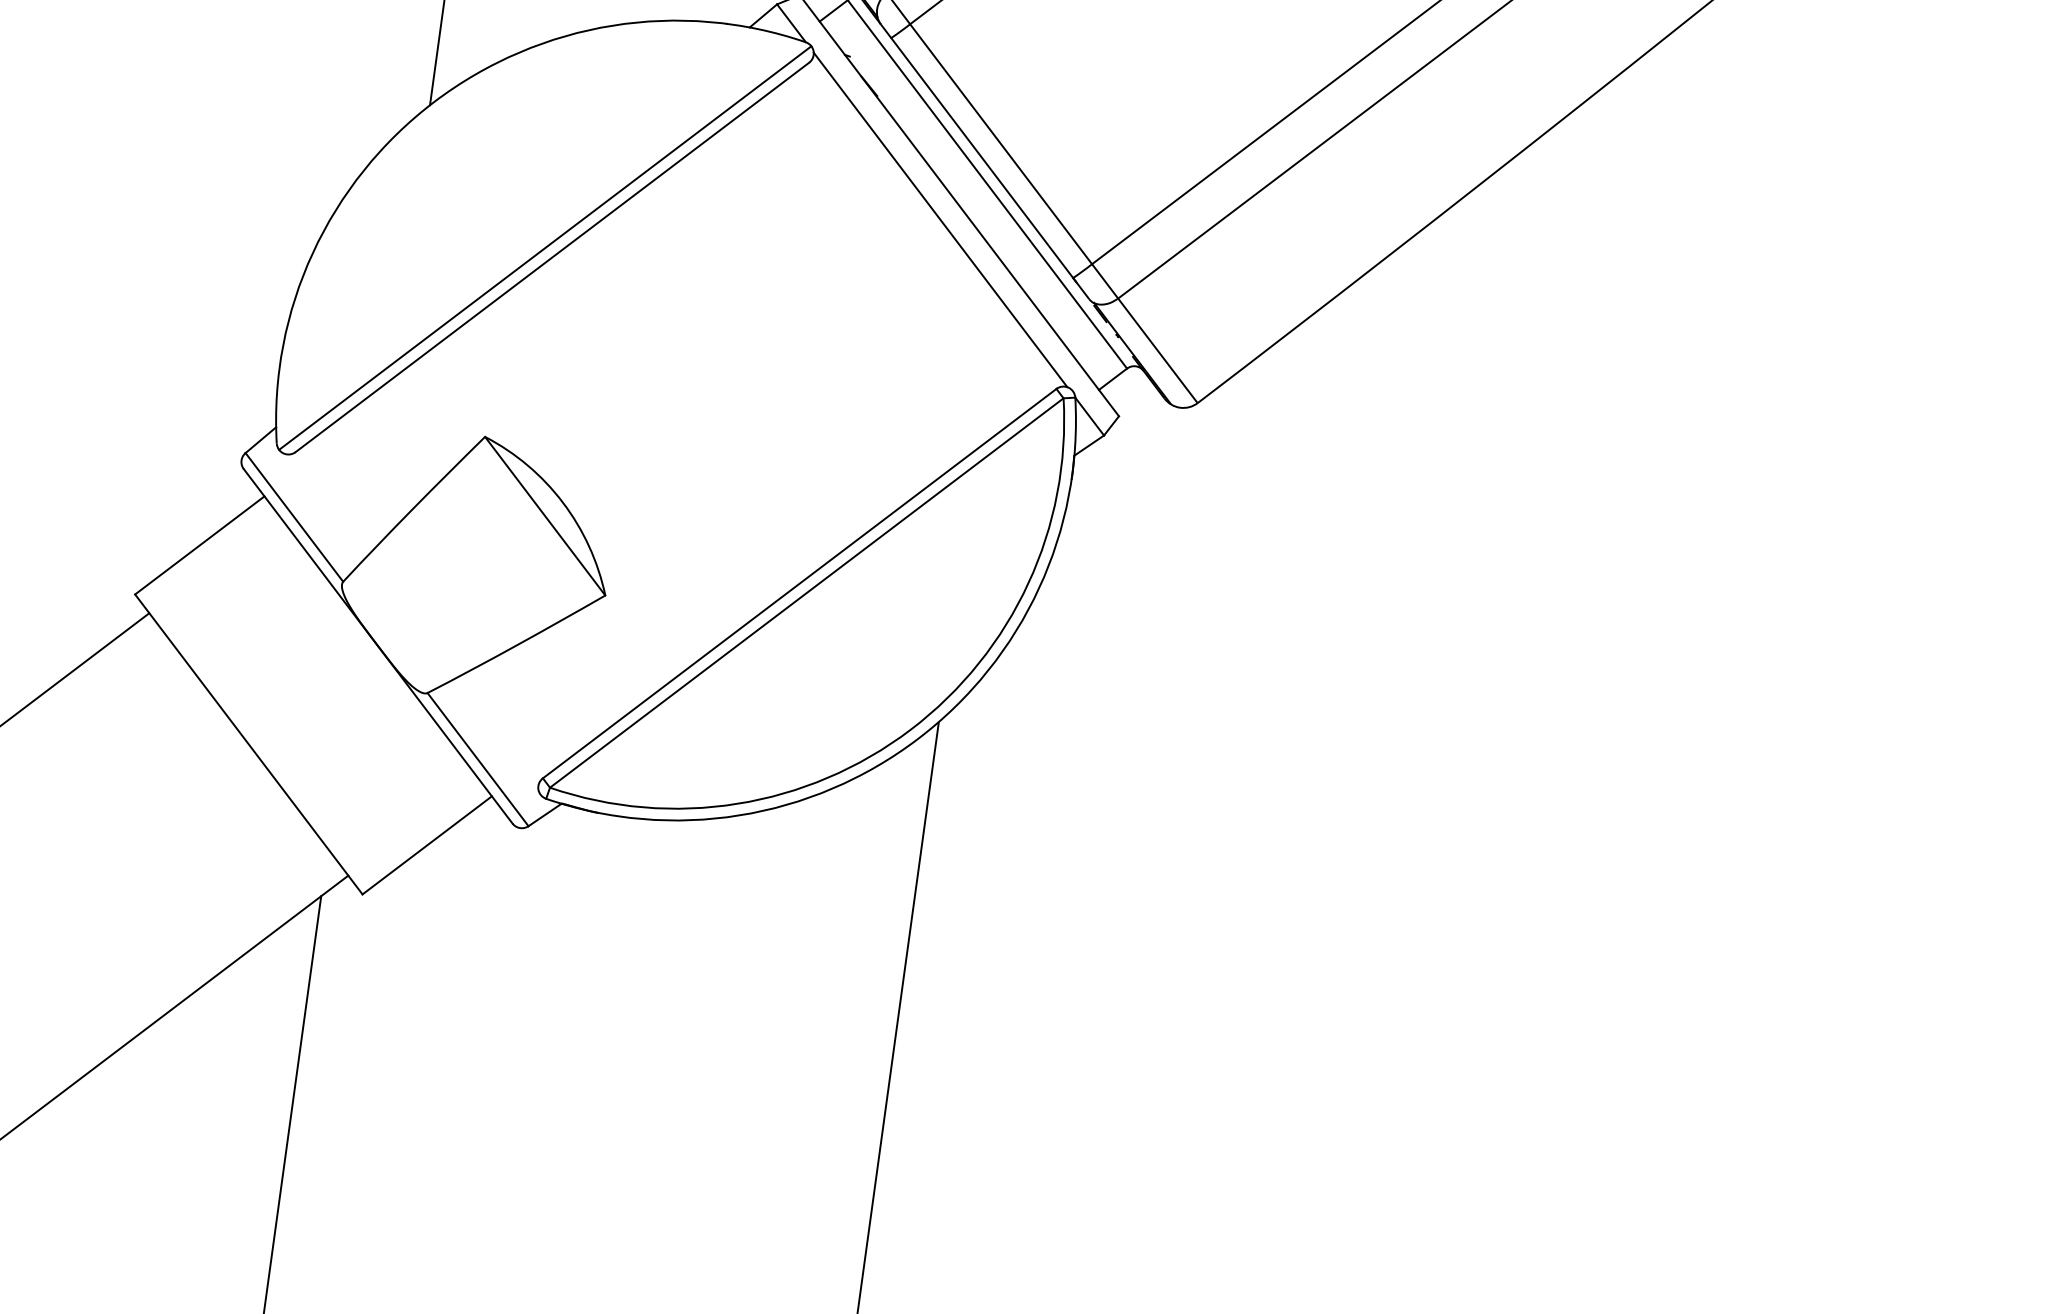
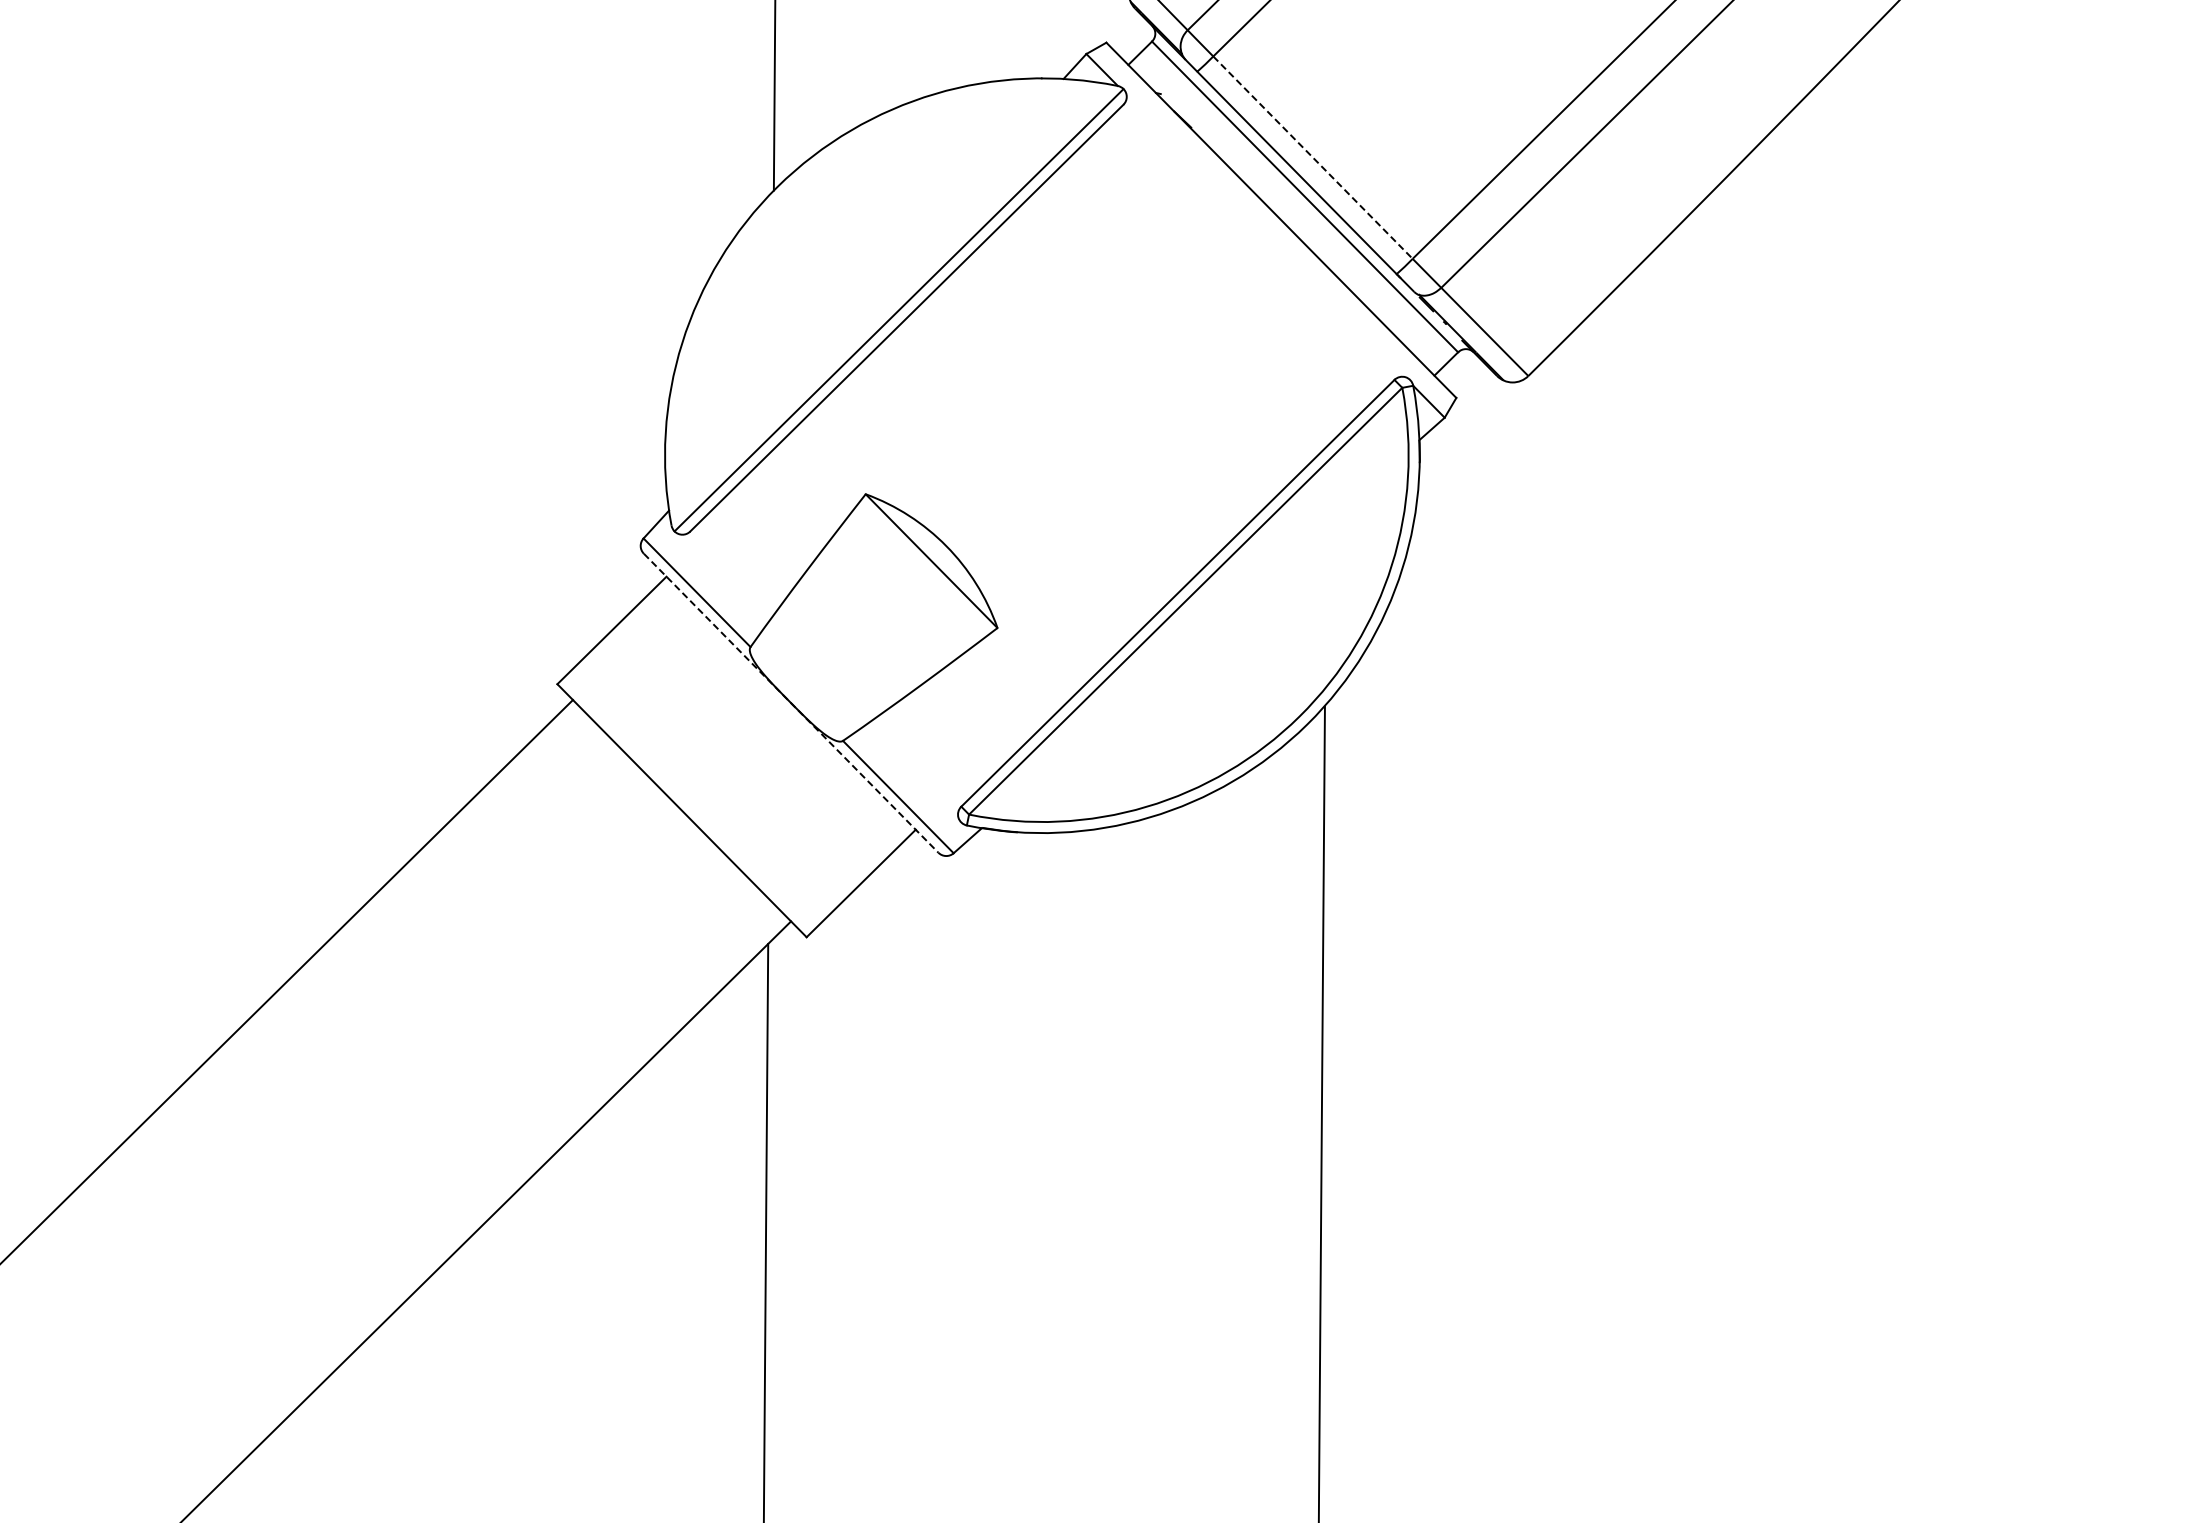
line: (1001, 145) -> (1313, 158), solid -> dashed
line: (940, 219) -> (1265, 235), removed
line: (378, 646) -> (791, 703), solid -> dashed

